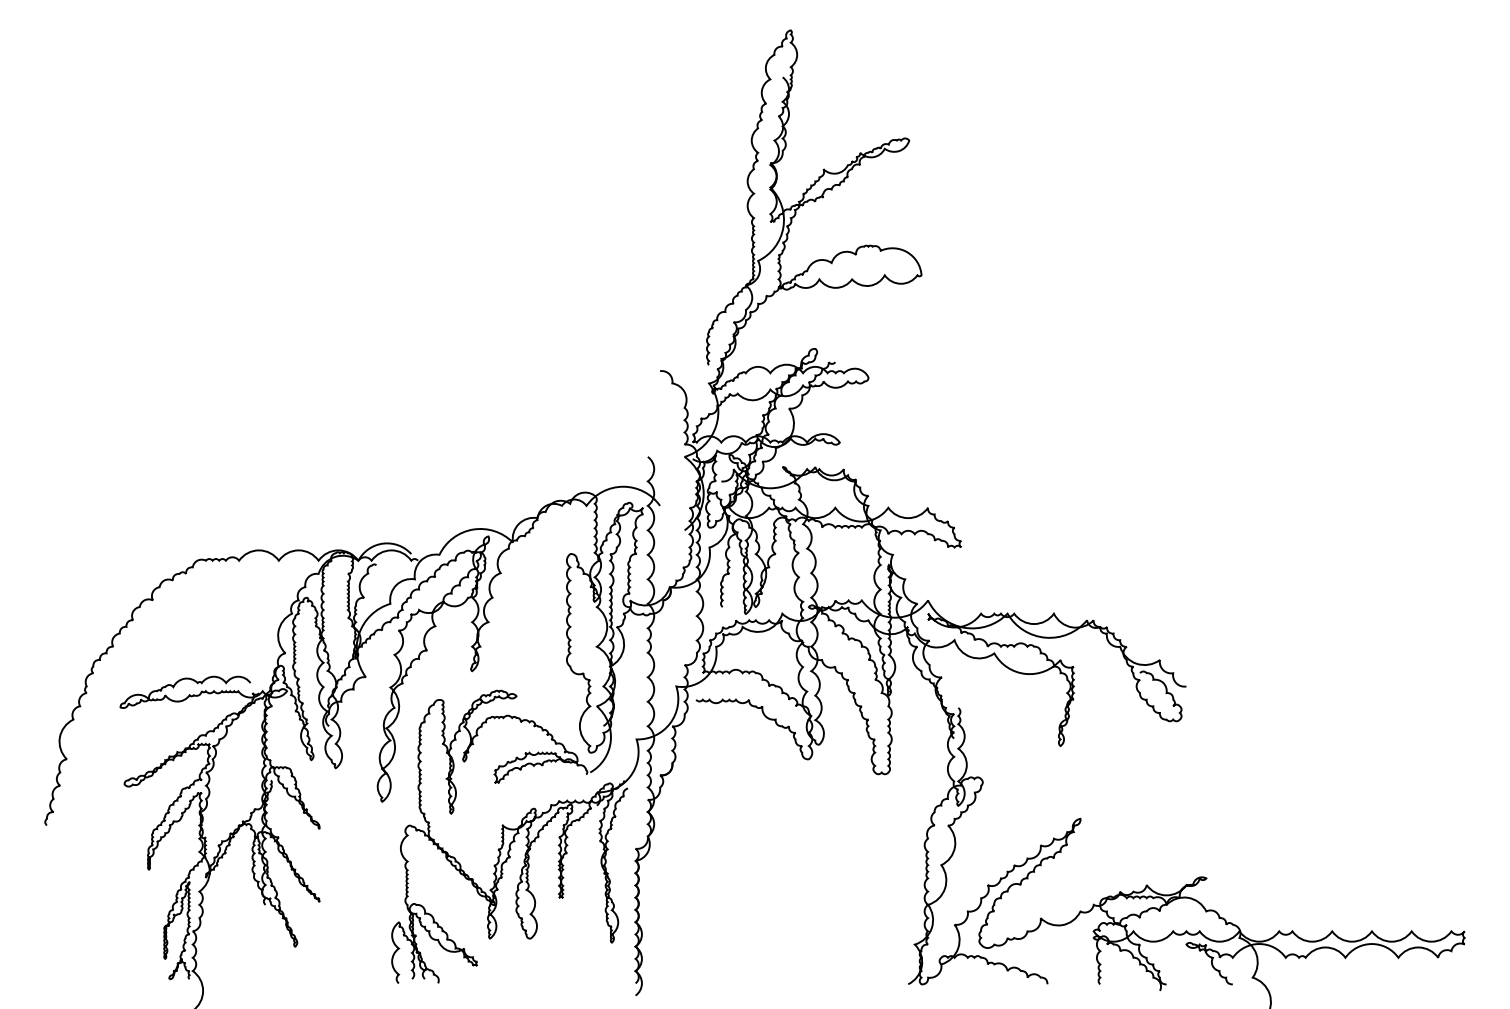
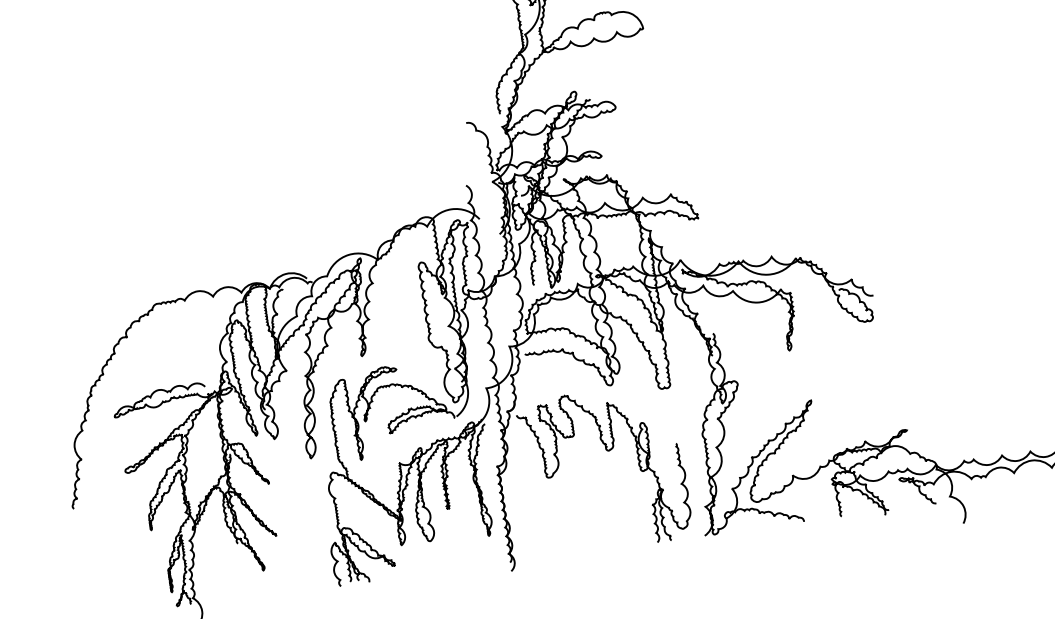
part: (791, 849) -> (607, 451), added

